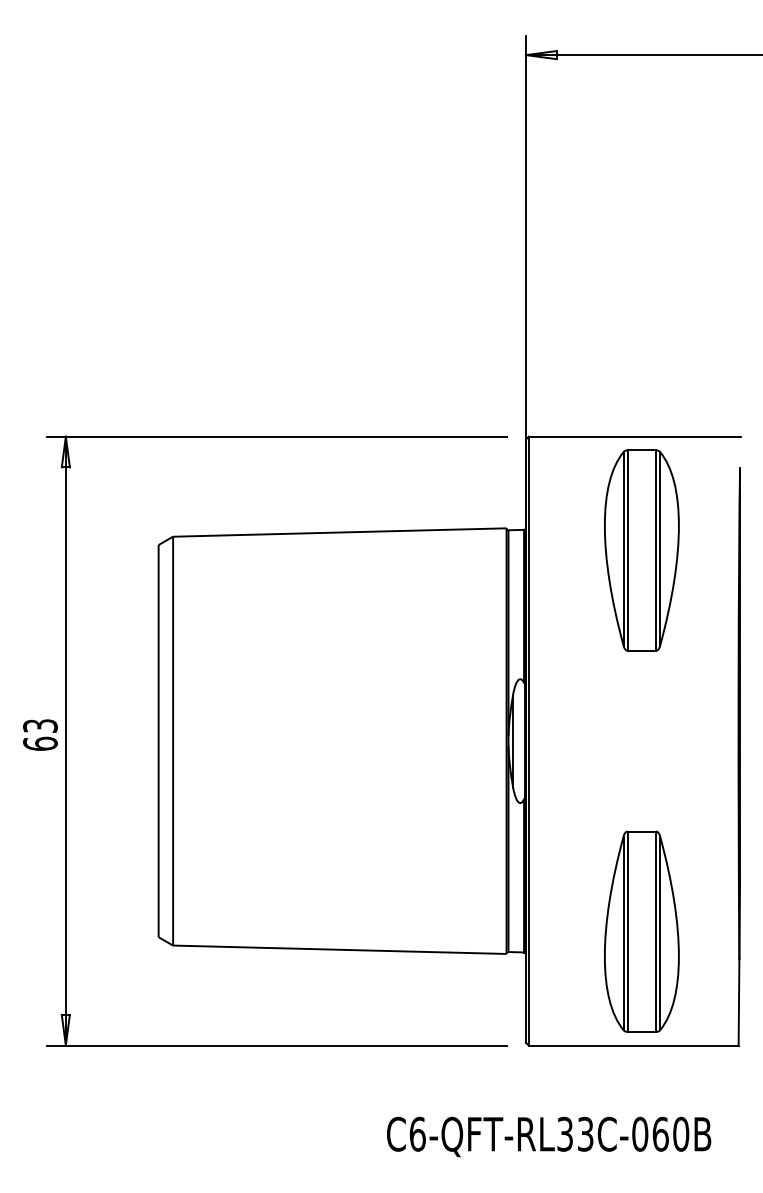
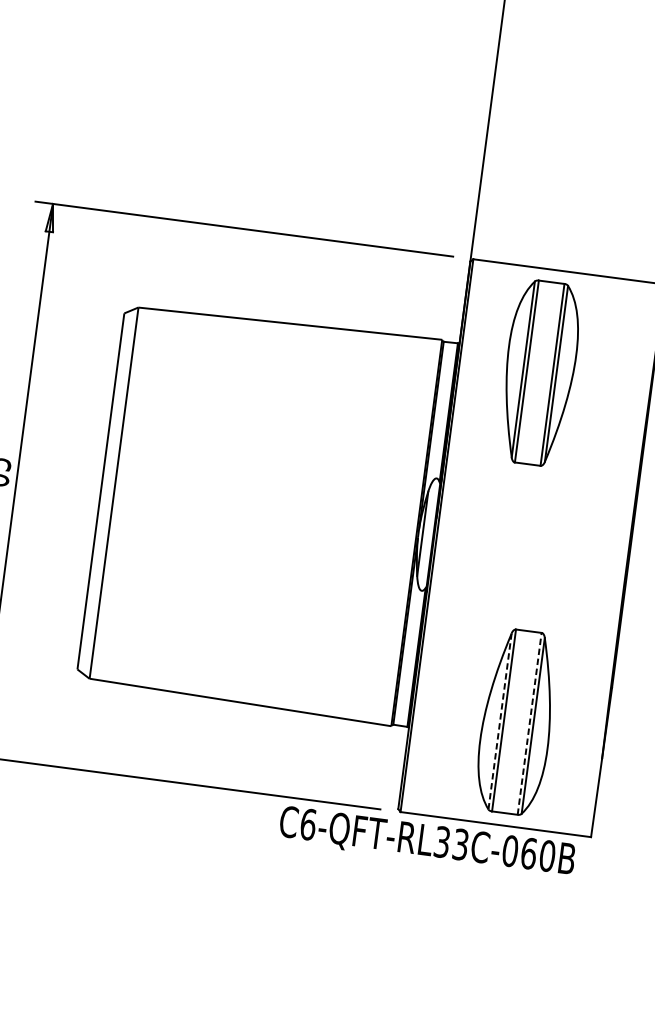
part: (641, 550) -> (539, 373), moved
line: (655, 931) -> (529, 723), solid -> dashed
line: (623, 933) -> (499, 721), solid -> dashed
text: (549, 1136) -> (427, 842), moved

